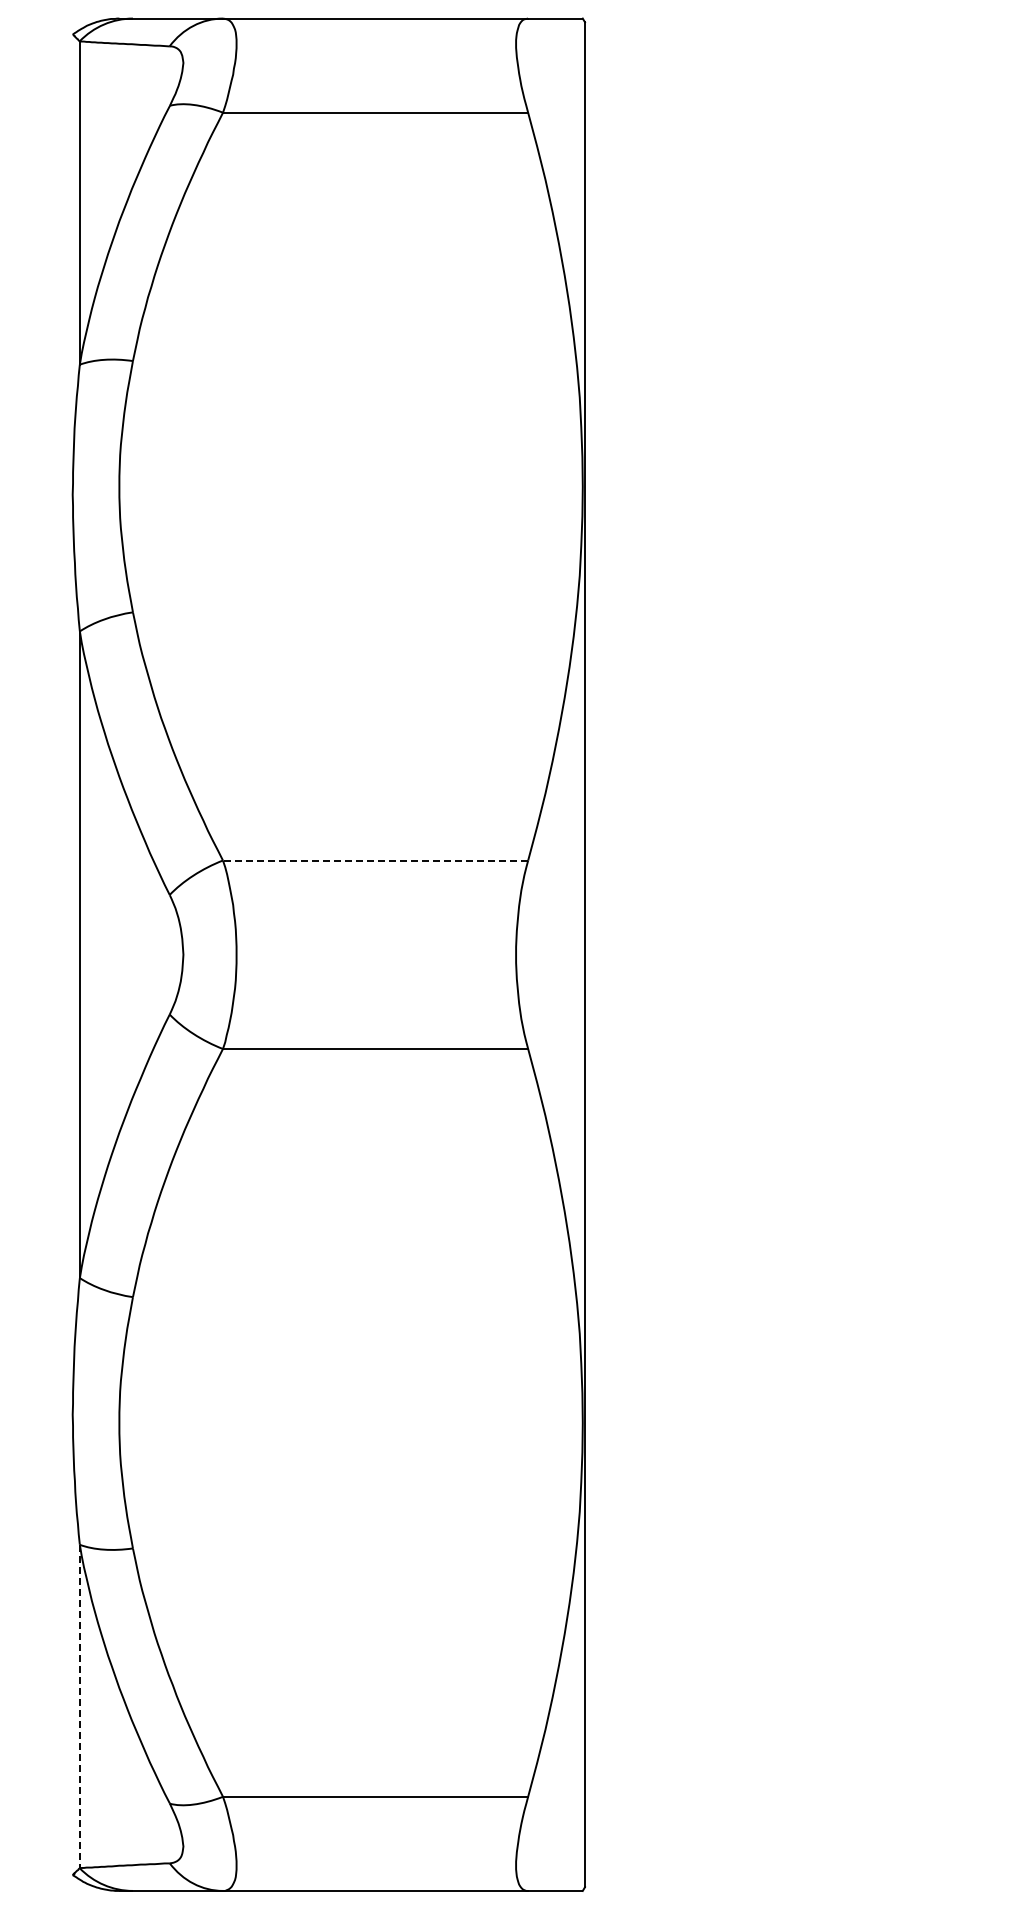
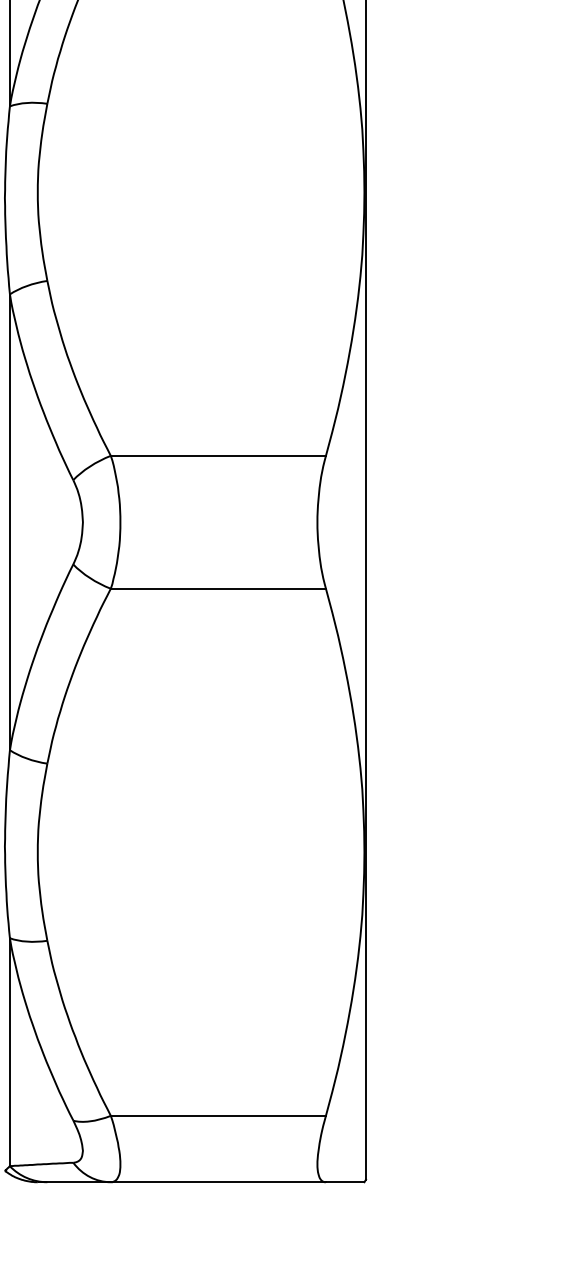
line: (375, 860) -> (218, 455), dashed -> solid
line: (79, 1706) -> (9, 1052), dashed -> solid

